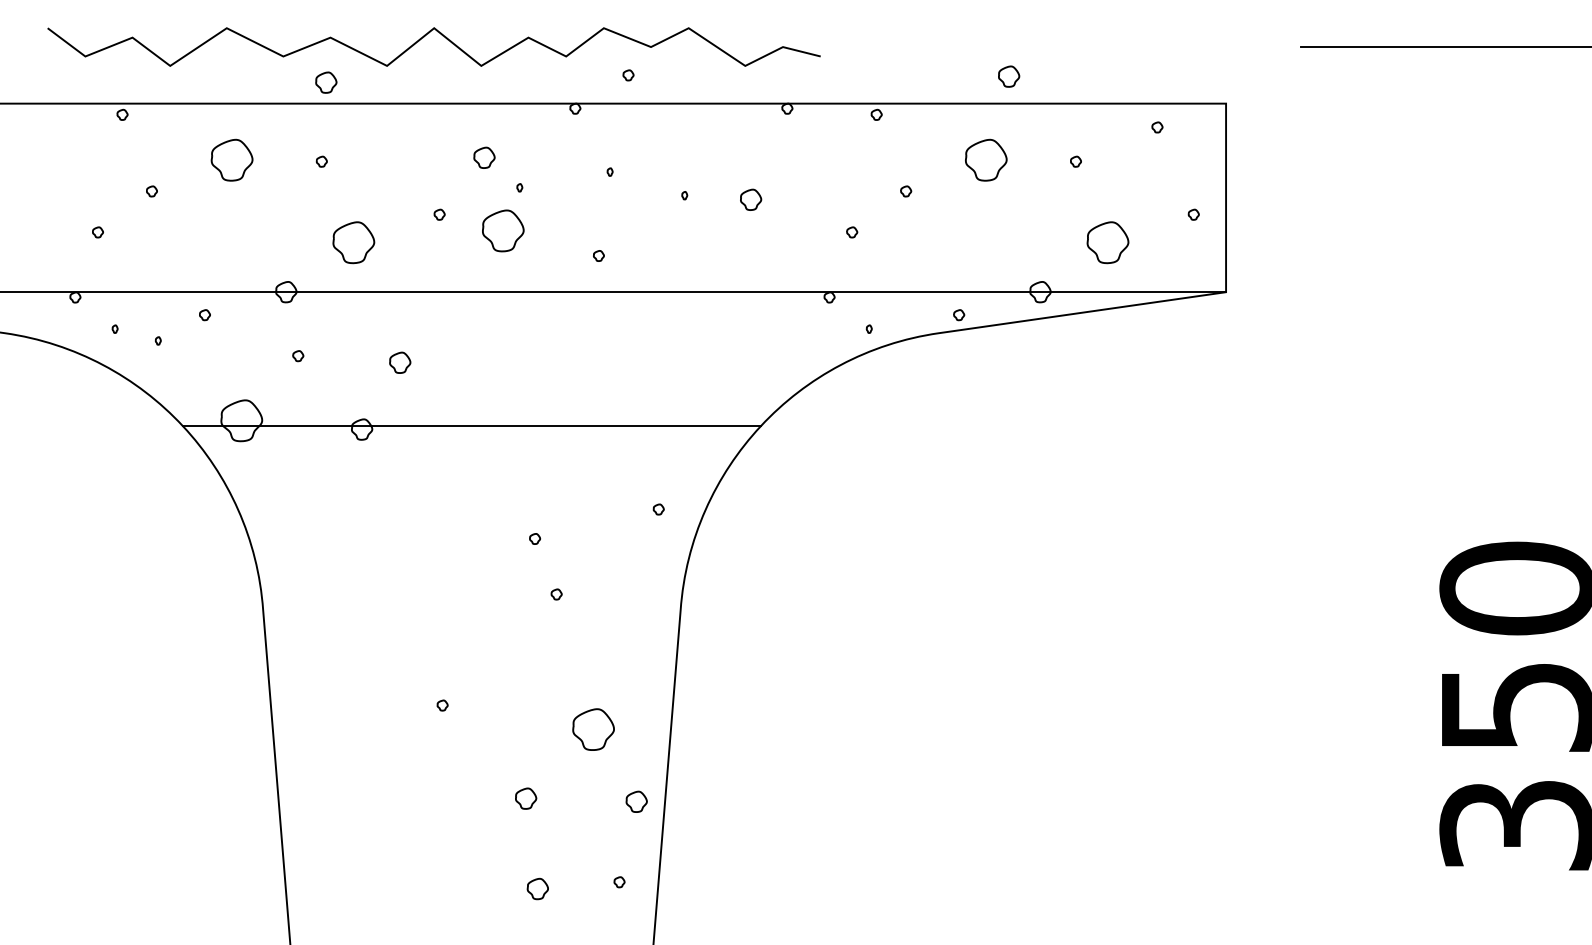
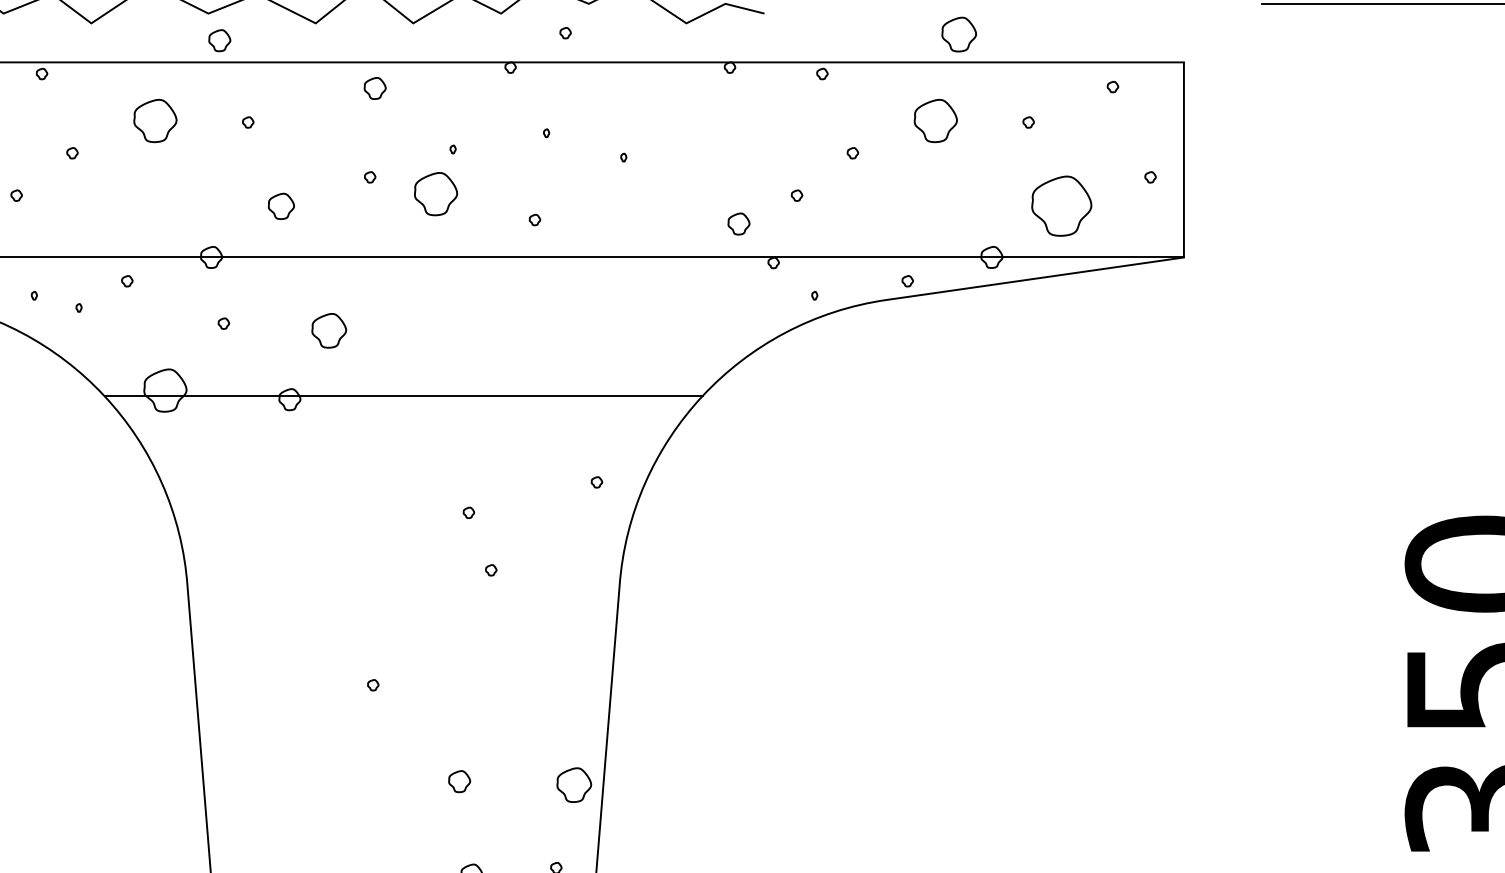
part: (1009, 76) -> (959, 34), size x1.6
part: (326, 82) -> (219, 40), moved
part: (484, 157) -> (375, 88), moved
part: (751, 199) -> (739, 223), moved
part: (353, 242) -> (281, 206), size x0.6
part: (1107, 242) -> (1061, 206), size x1.4
part: (400, 362) -> (329, 330), size x1.6
part: (593, 729) -> (529, 710), removed
part: (636, 801) -> (573, 784), size x1.6

